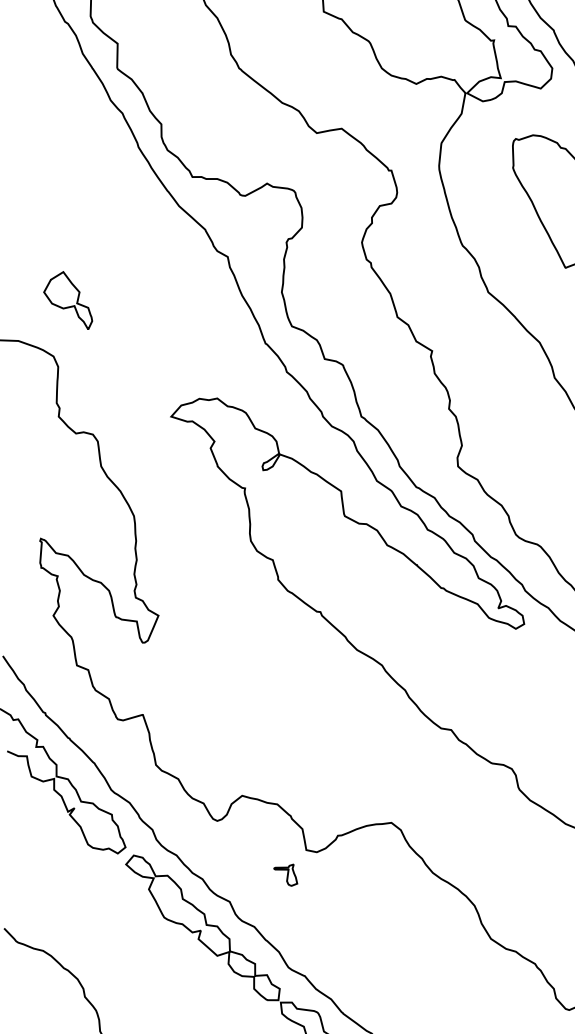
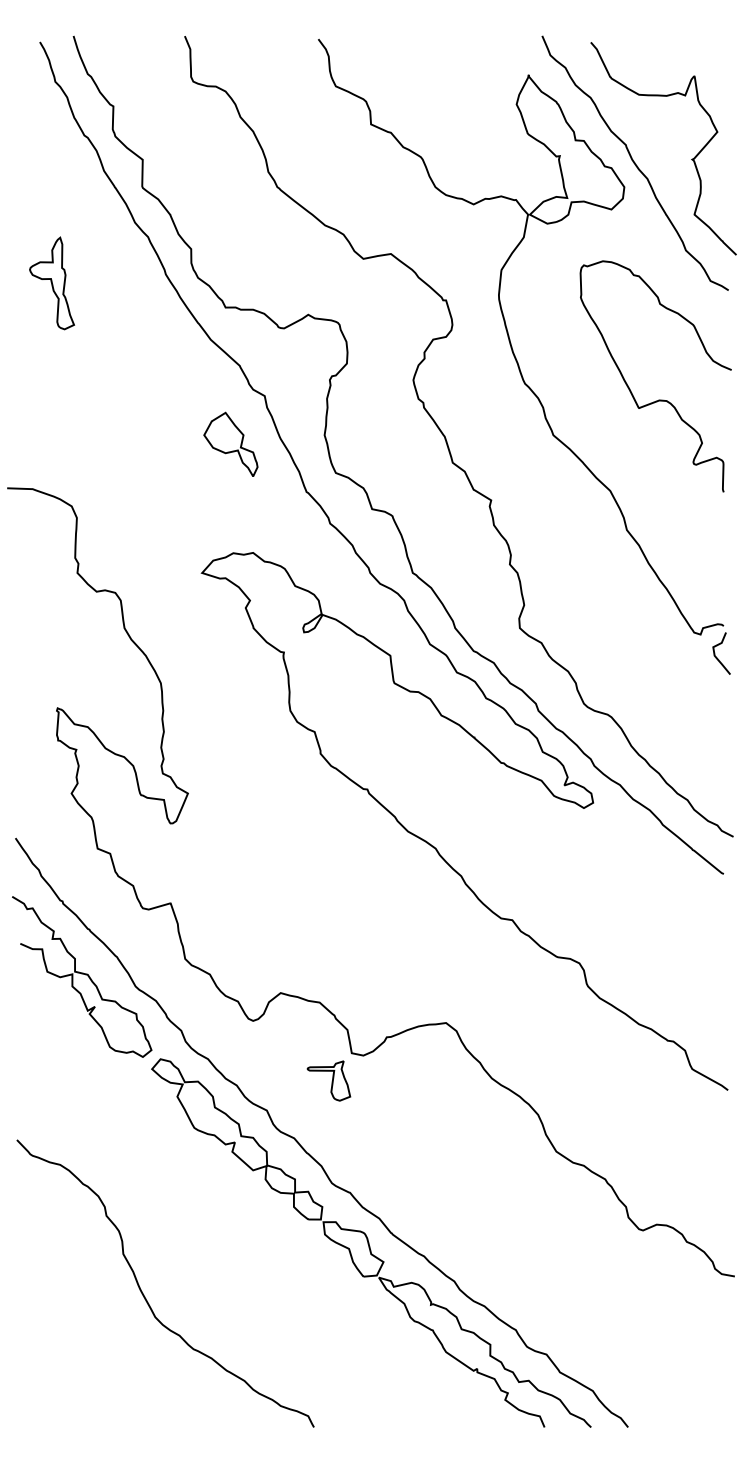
part: (36, 155) -> (52, 283), added
part: (67, 299) -> (230, 443), moved
part: (285, 874) -> (328, 1080), size x1.67

